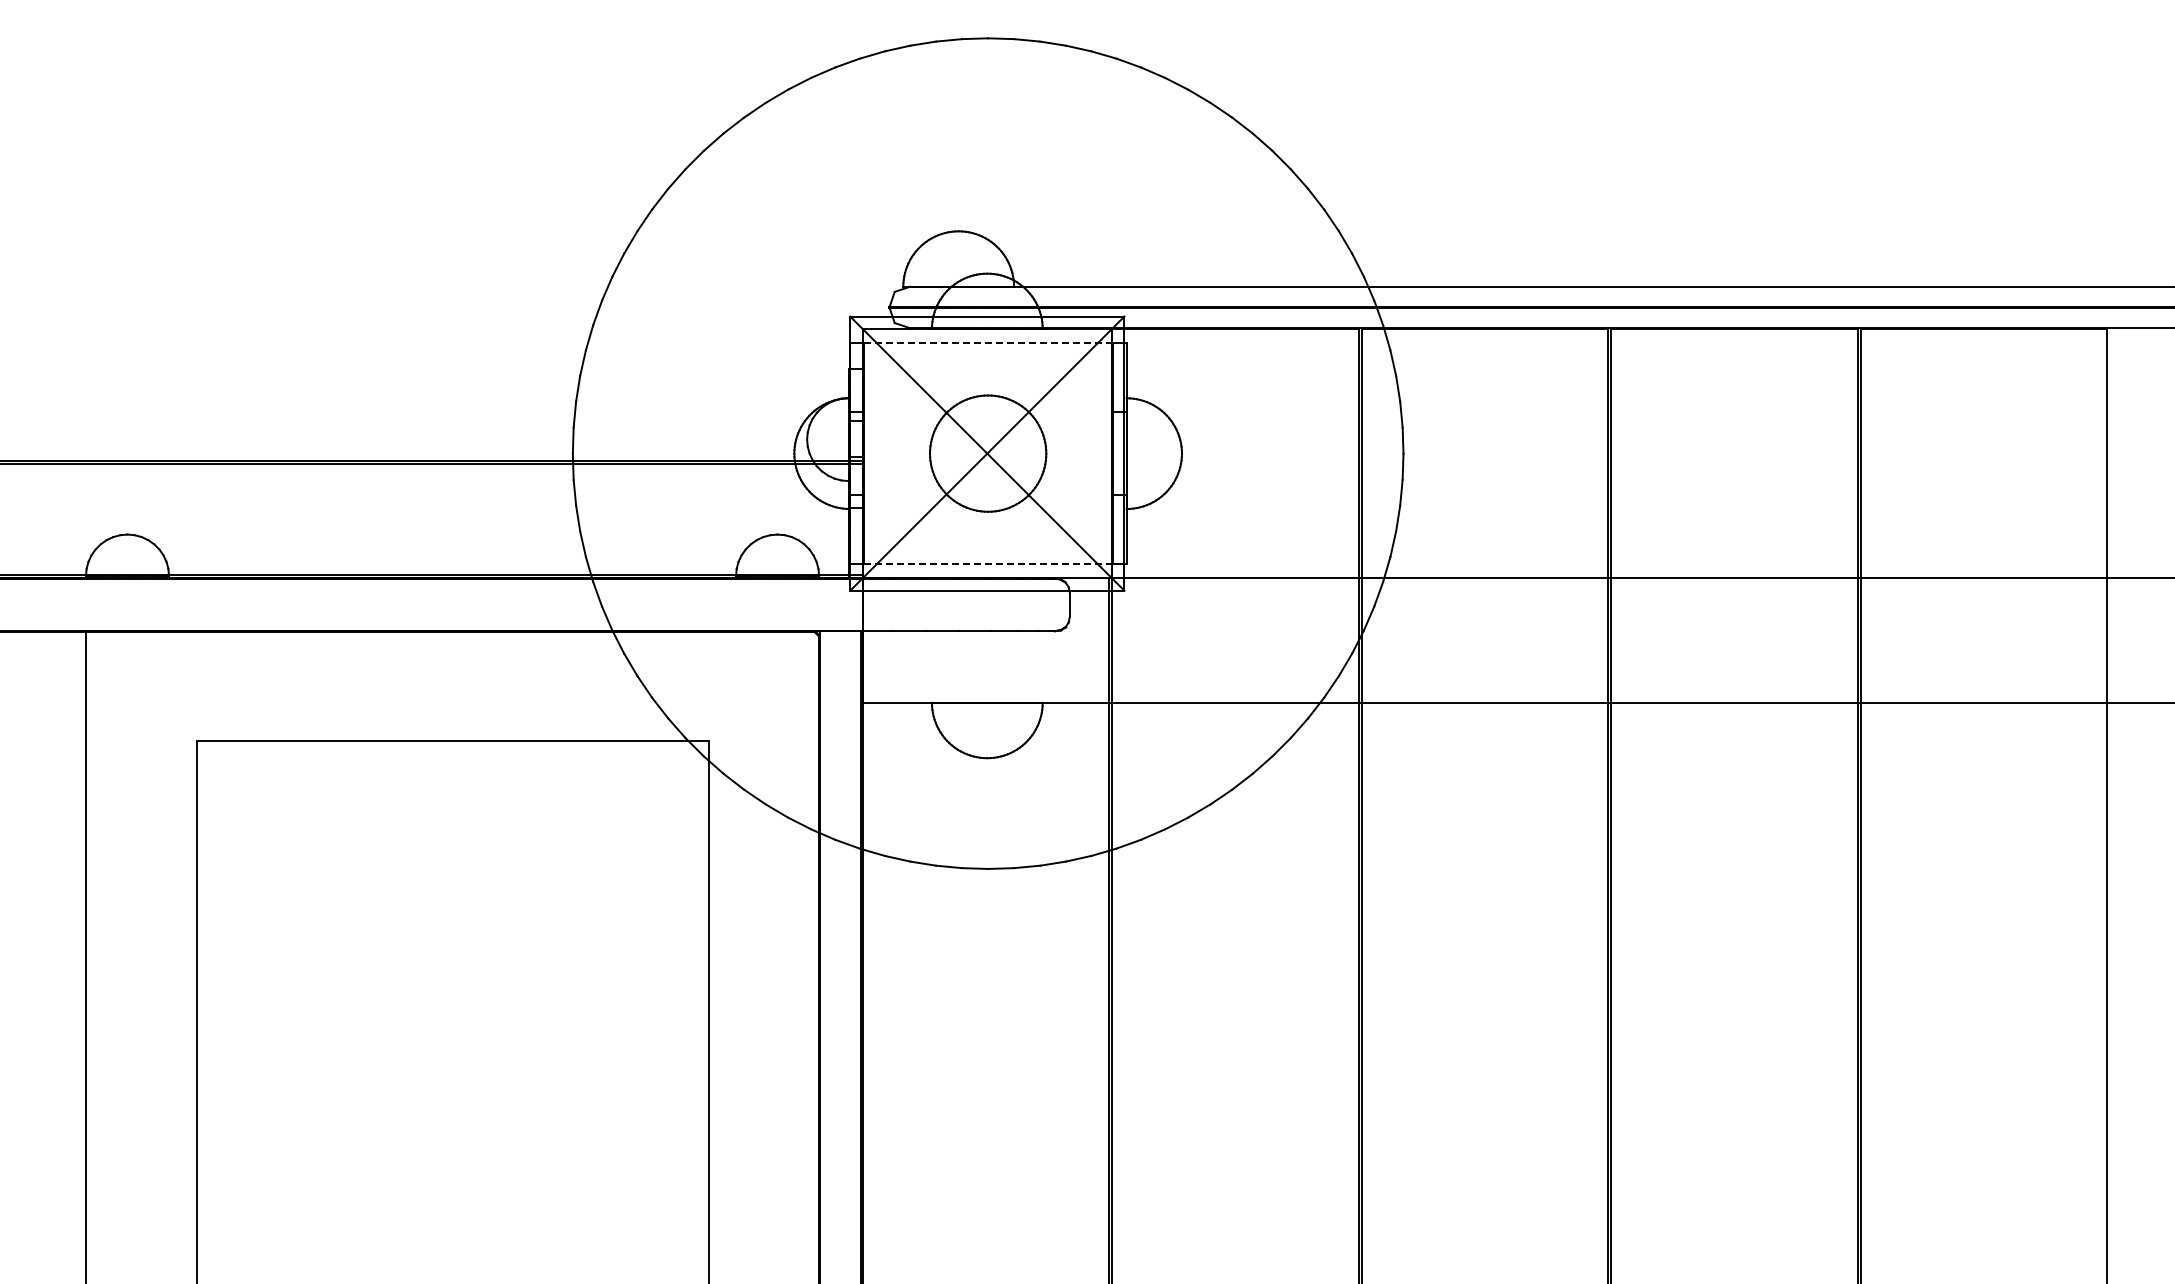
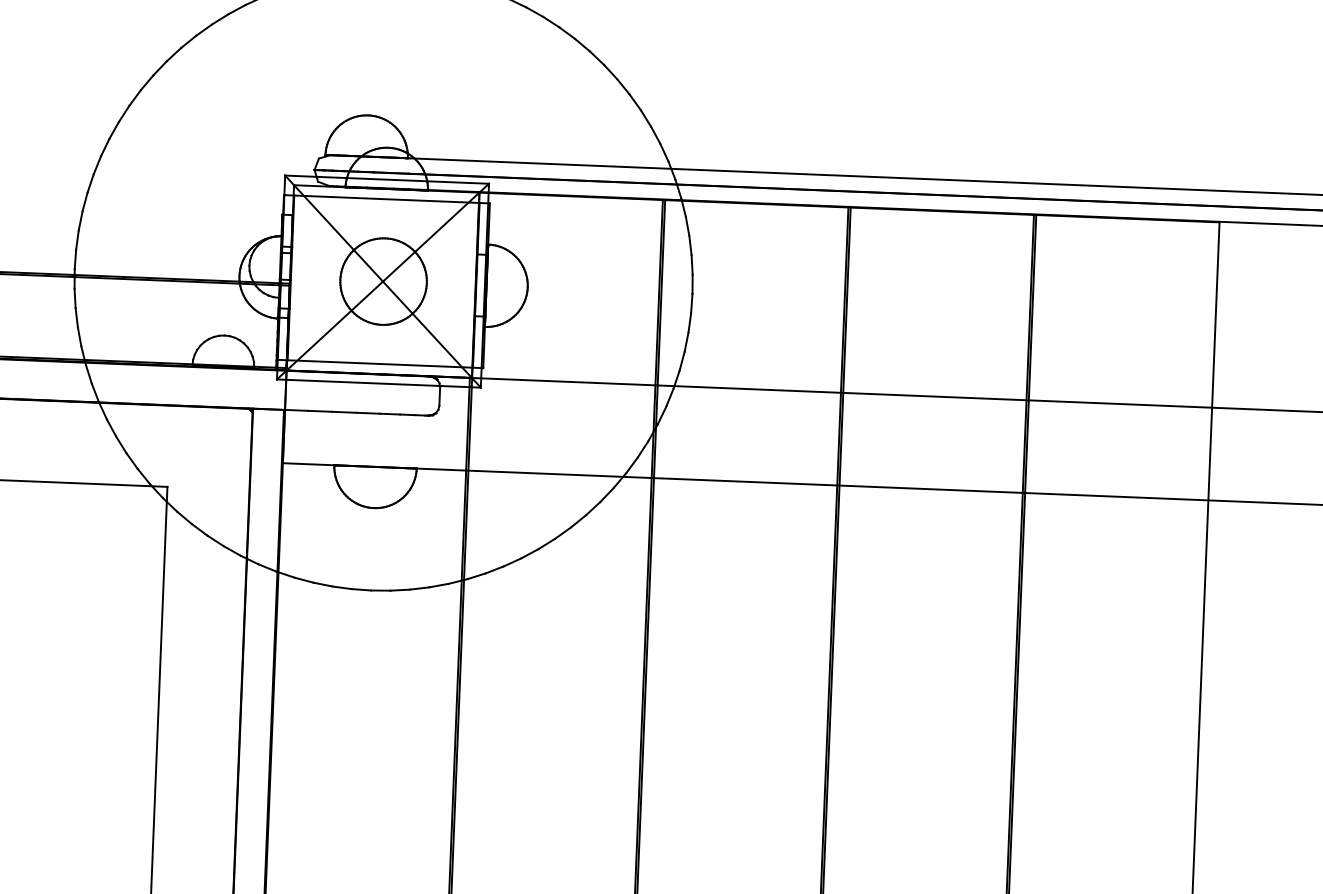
line: (988, 342) -> (387, 198), dashed -> solid
line: (988, 564) -> (380, 364), dashed -> solid

